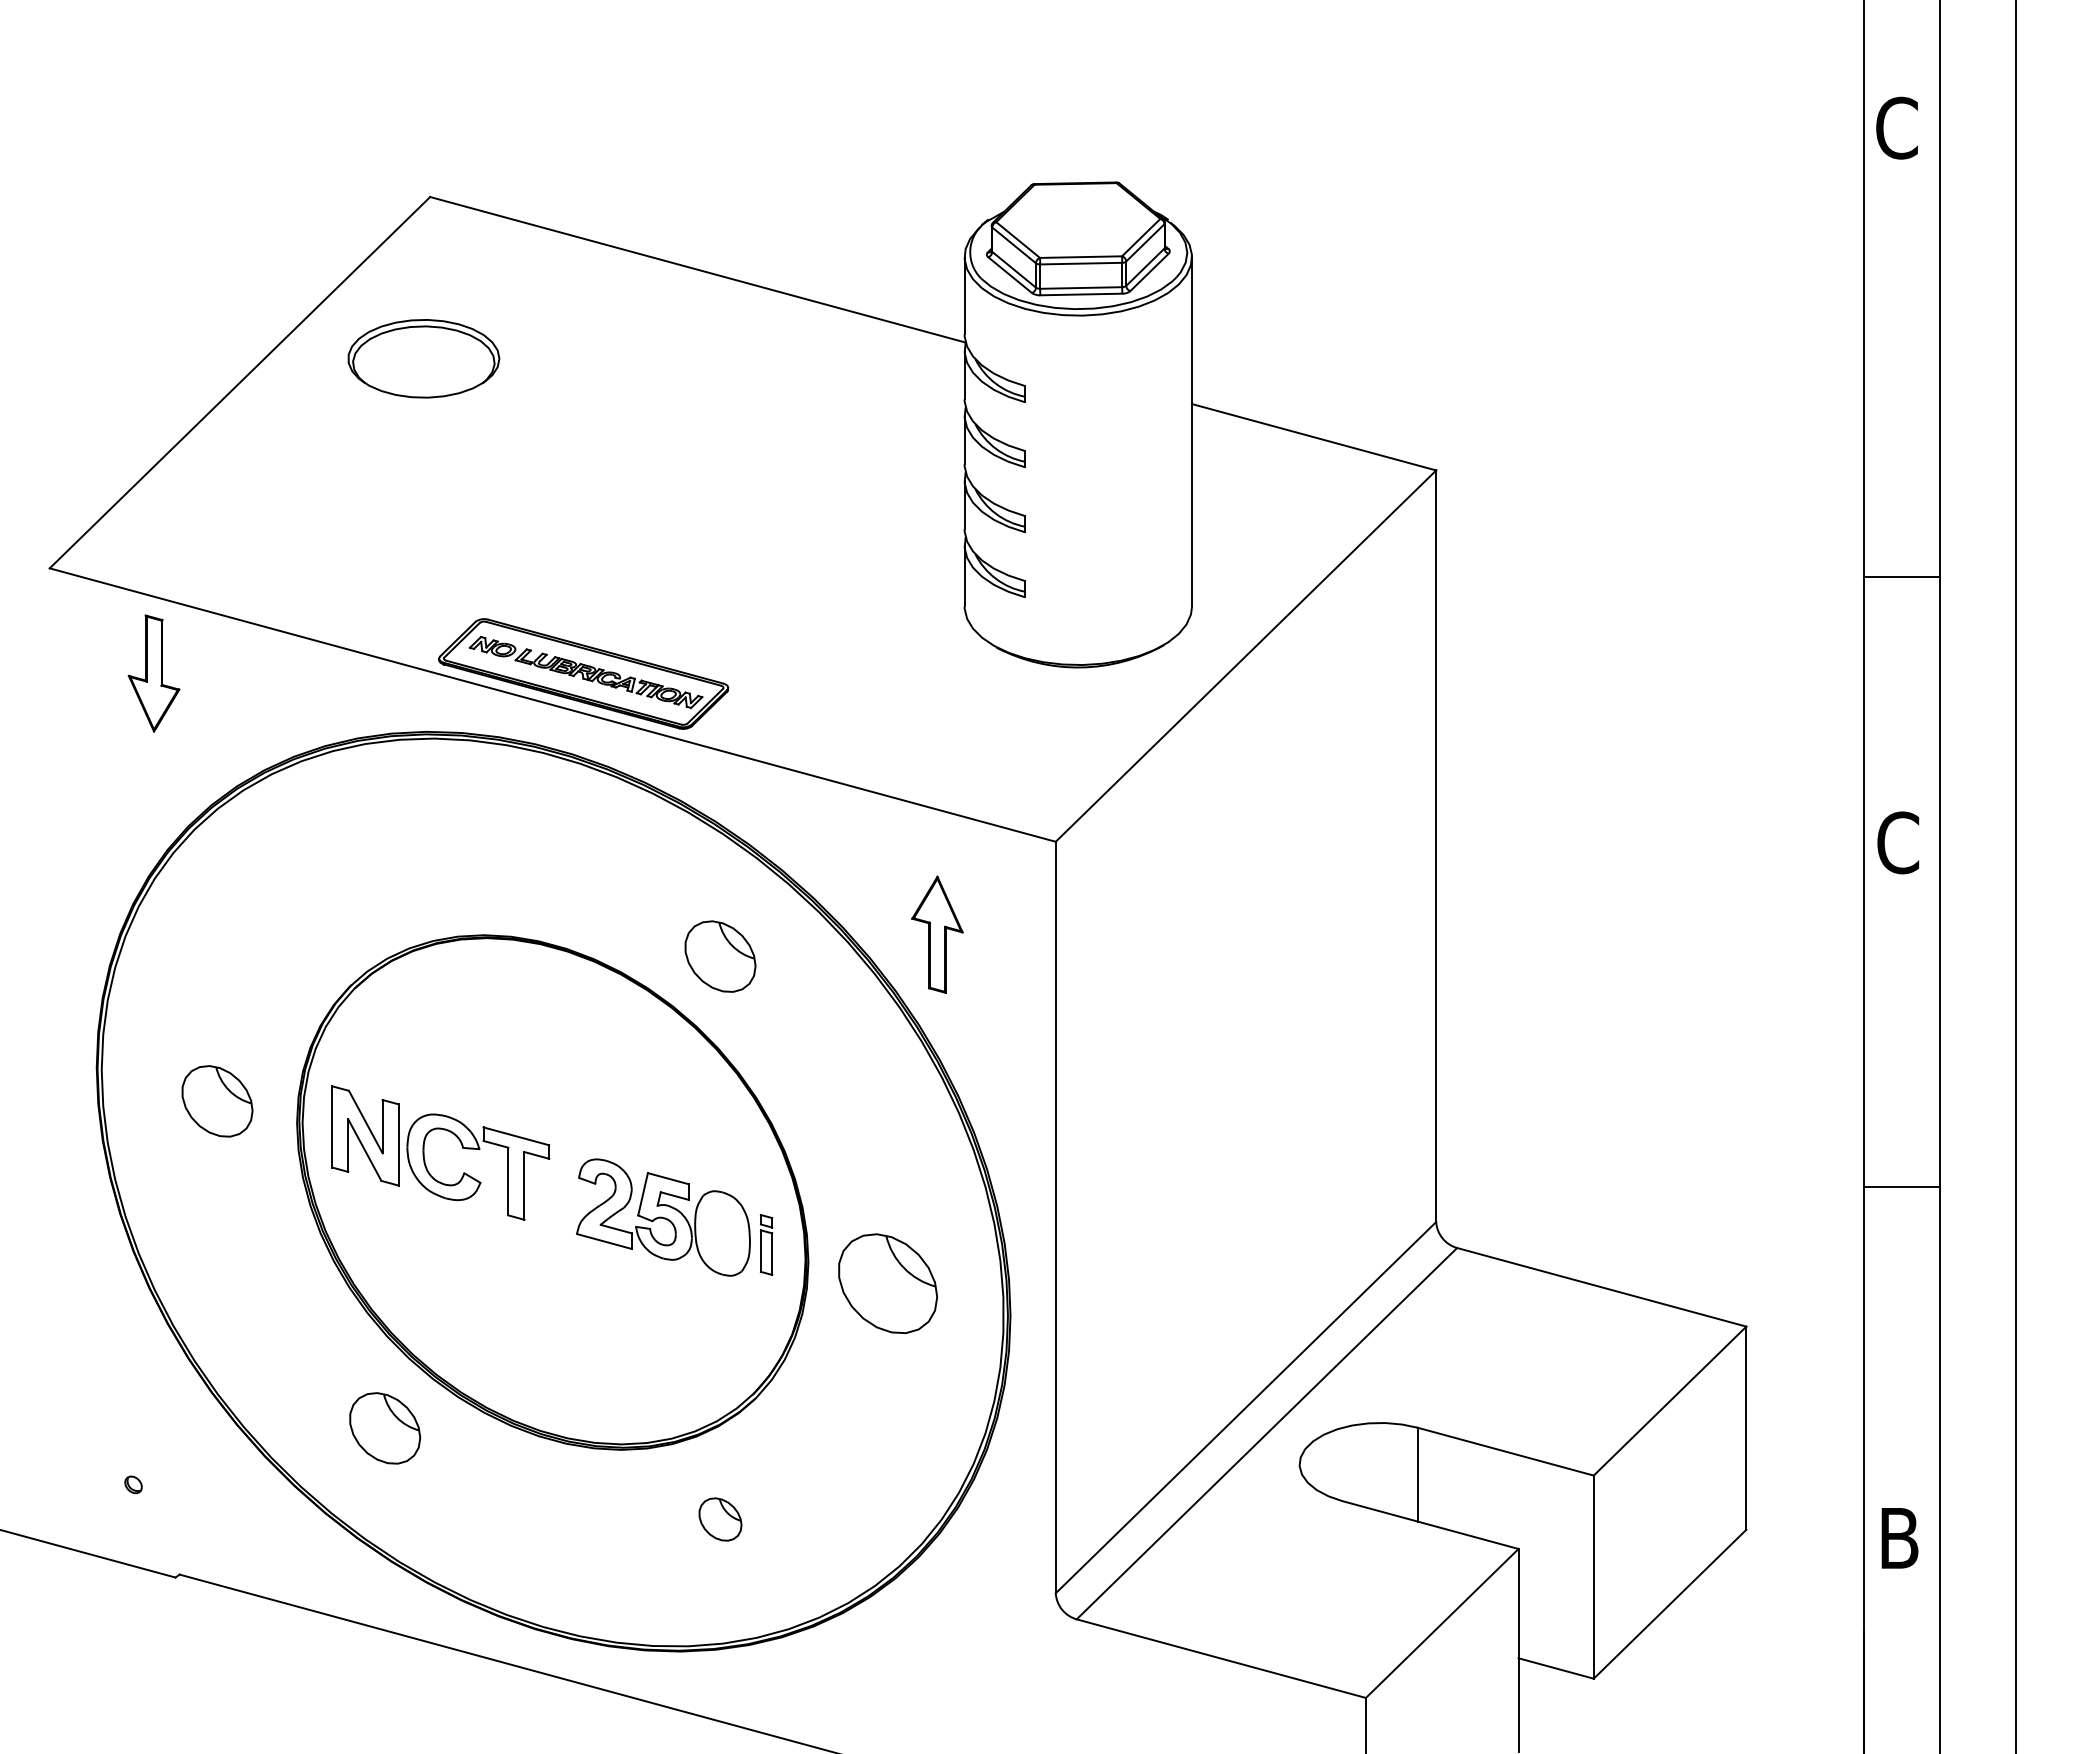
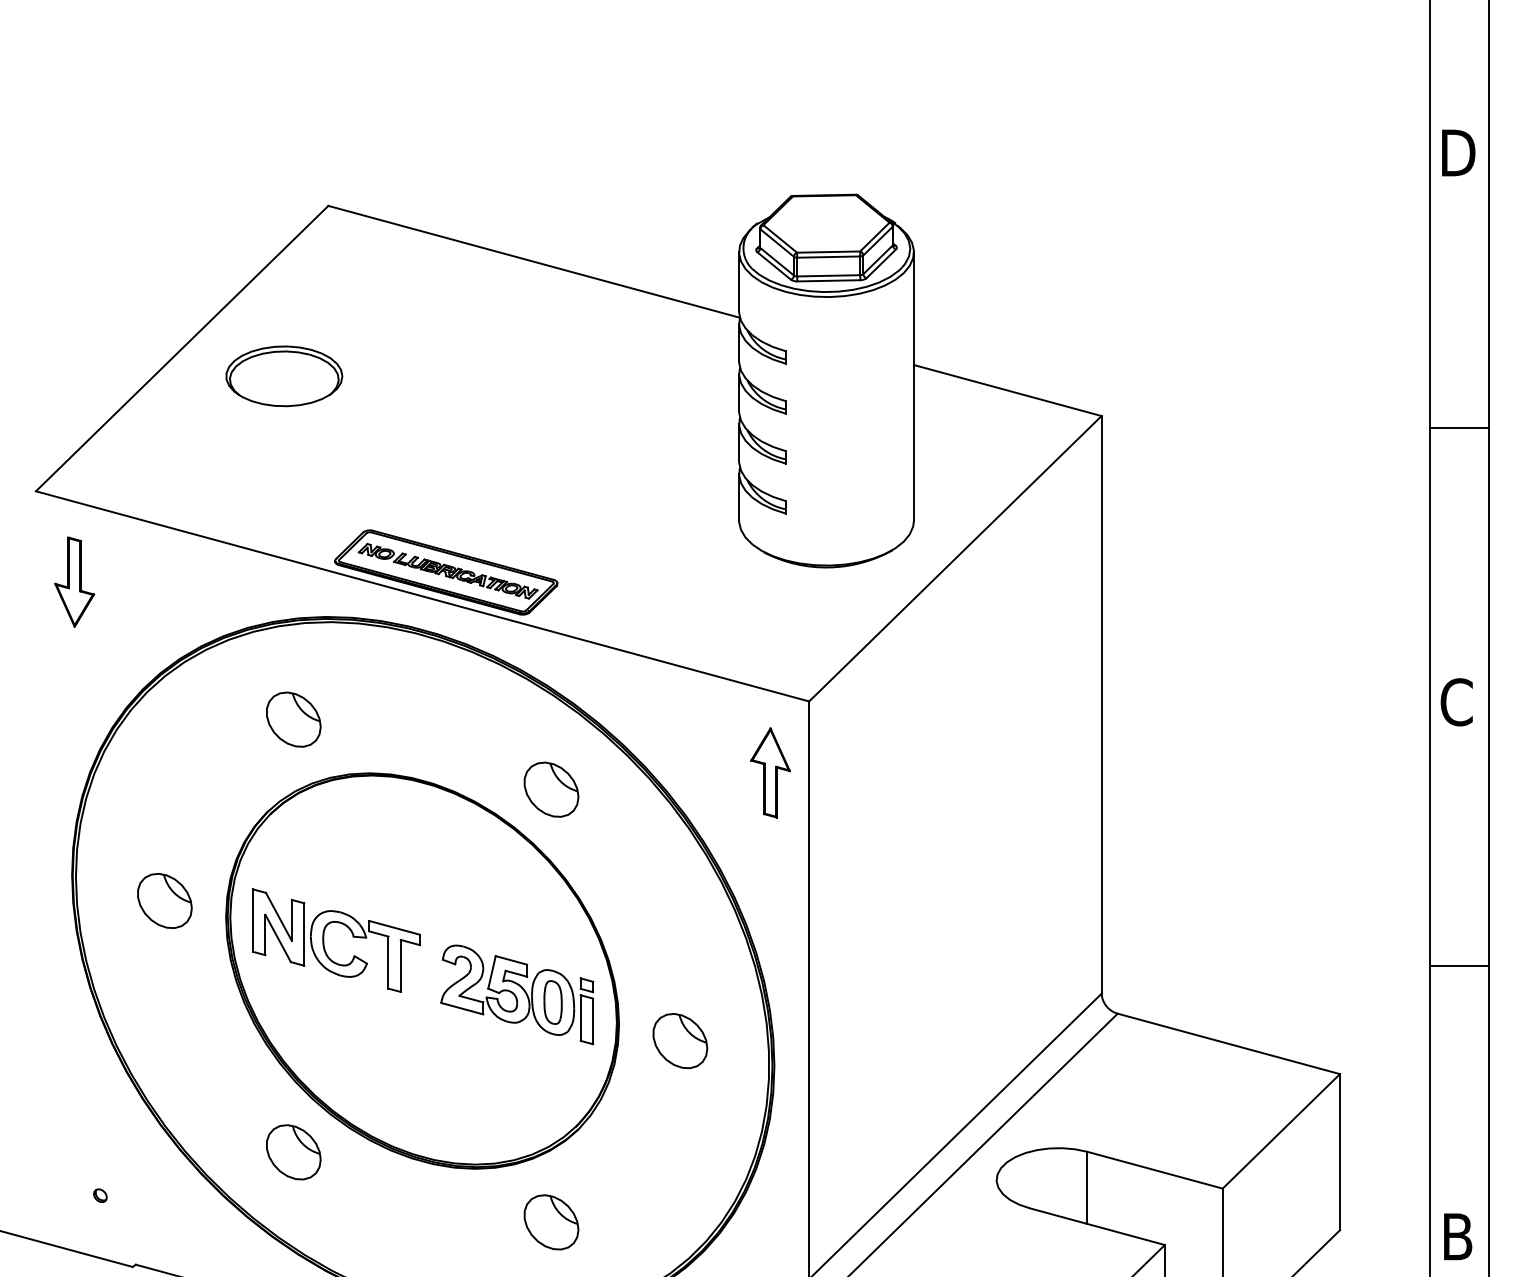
text: (1899, 127) -> (1457, 152), C -> D
part: (423, 358) -> (284, 376), moved
line: (1901, 577) -> (1459, 428), moved
part: (153, 673) -> (74, 582), moved
part: (385, 865) -> (294, 719), added
part: (937, 934) -> (770, 772), moved
part: (722, 1233) -> (553, 1002), added
part: (766, 1244) -> (586, 1010), size x1.43
part: (888, 1283) -> (680, 1040), size x0.71
part: (720, 1519) -> (551, 1222), size x1.67

